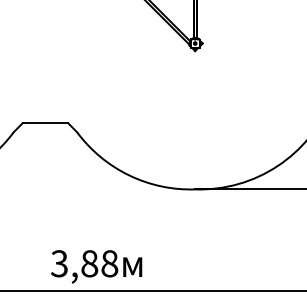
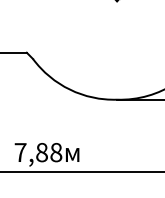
text: (59, 263) -> (20, 152), 3,88 -> 7,88

